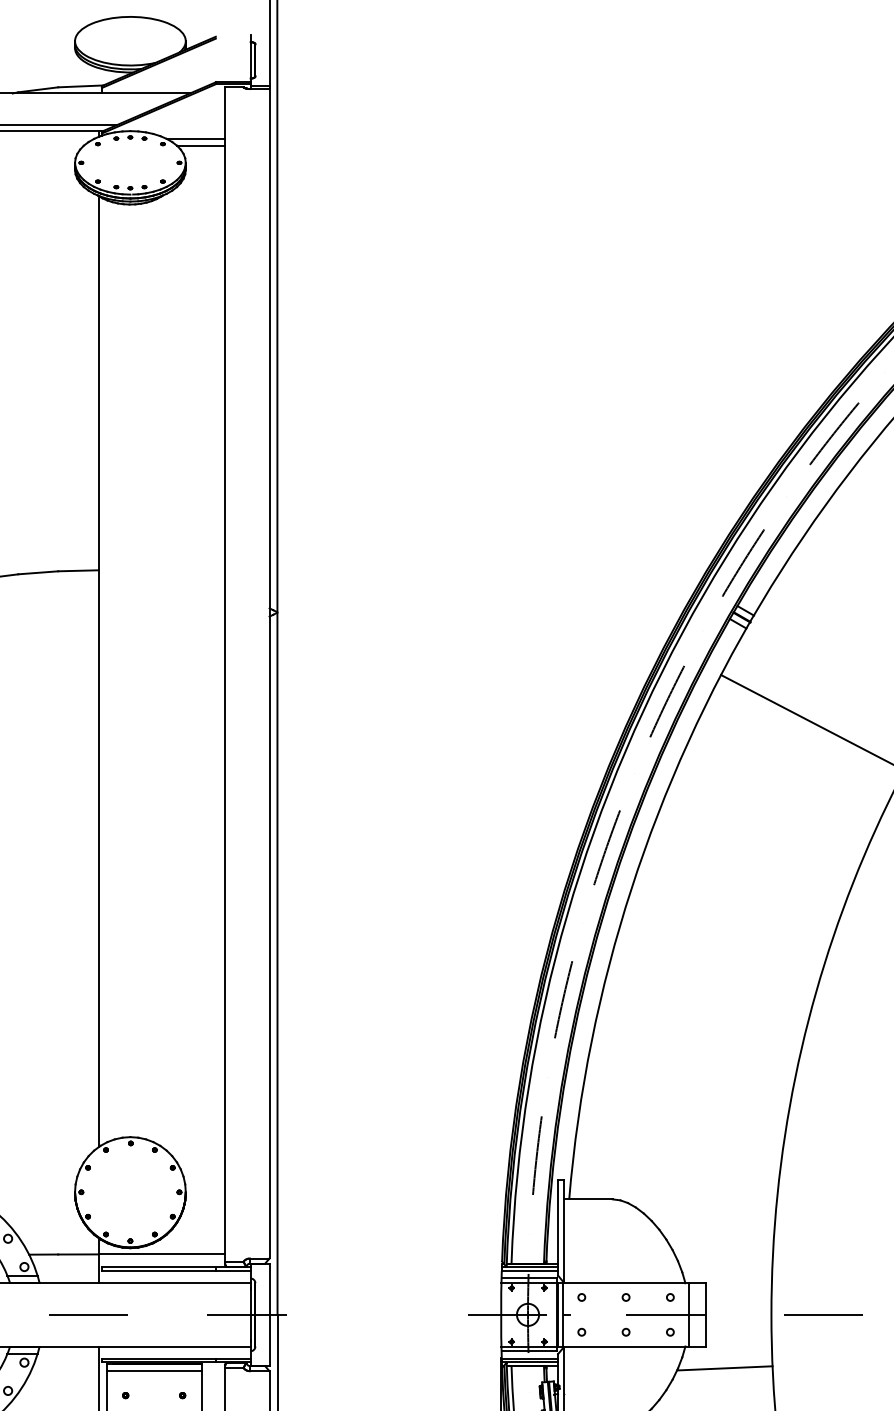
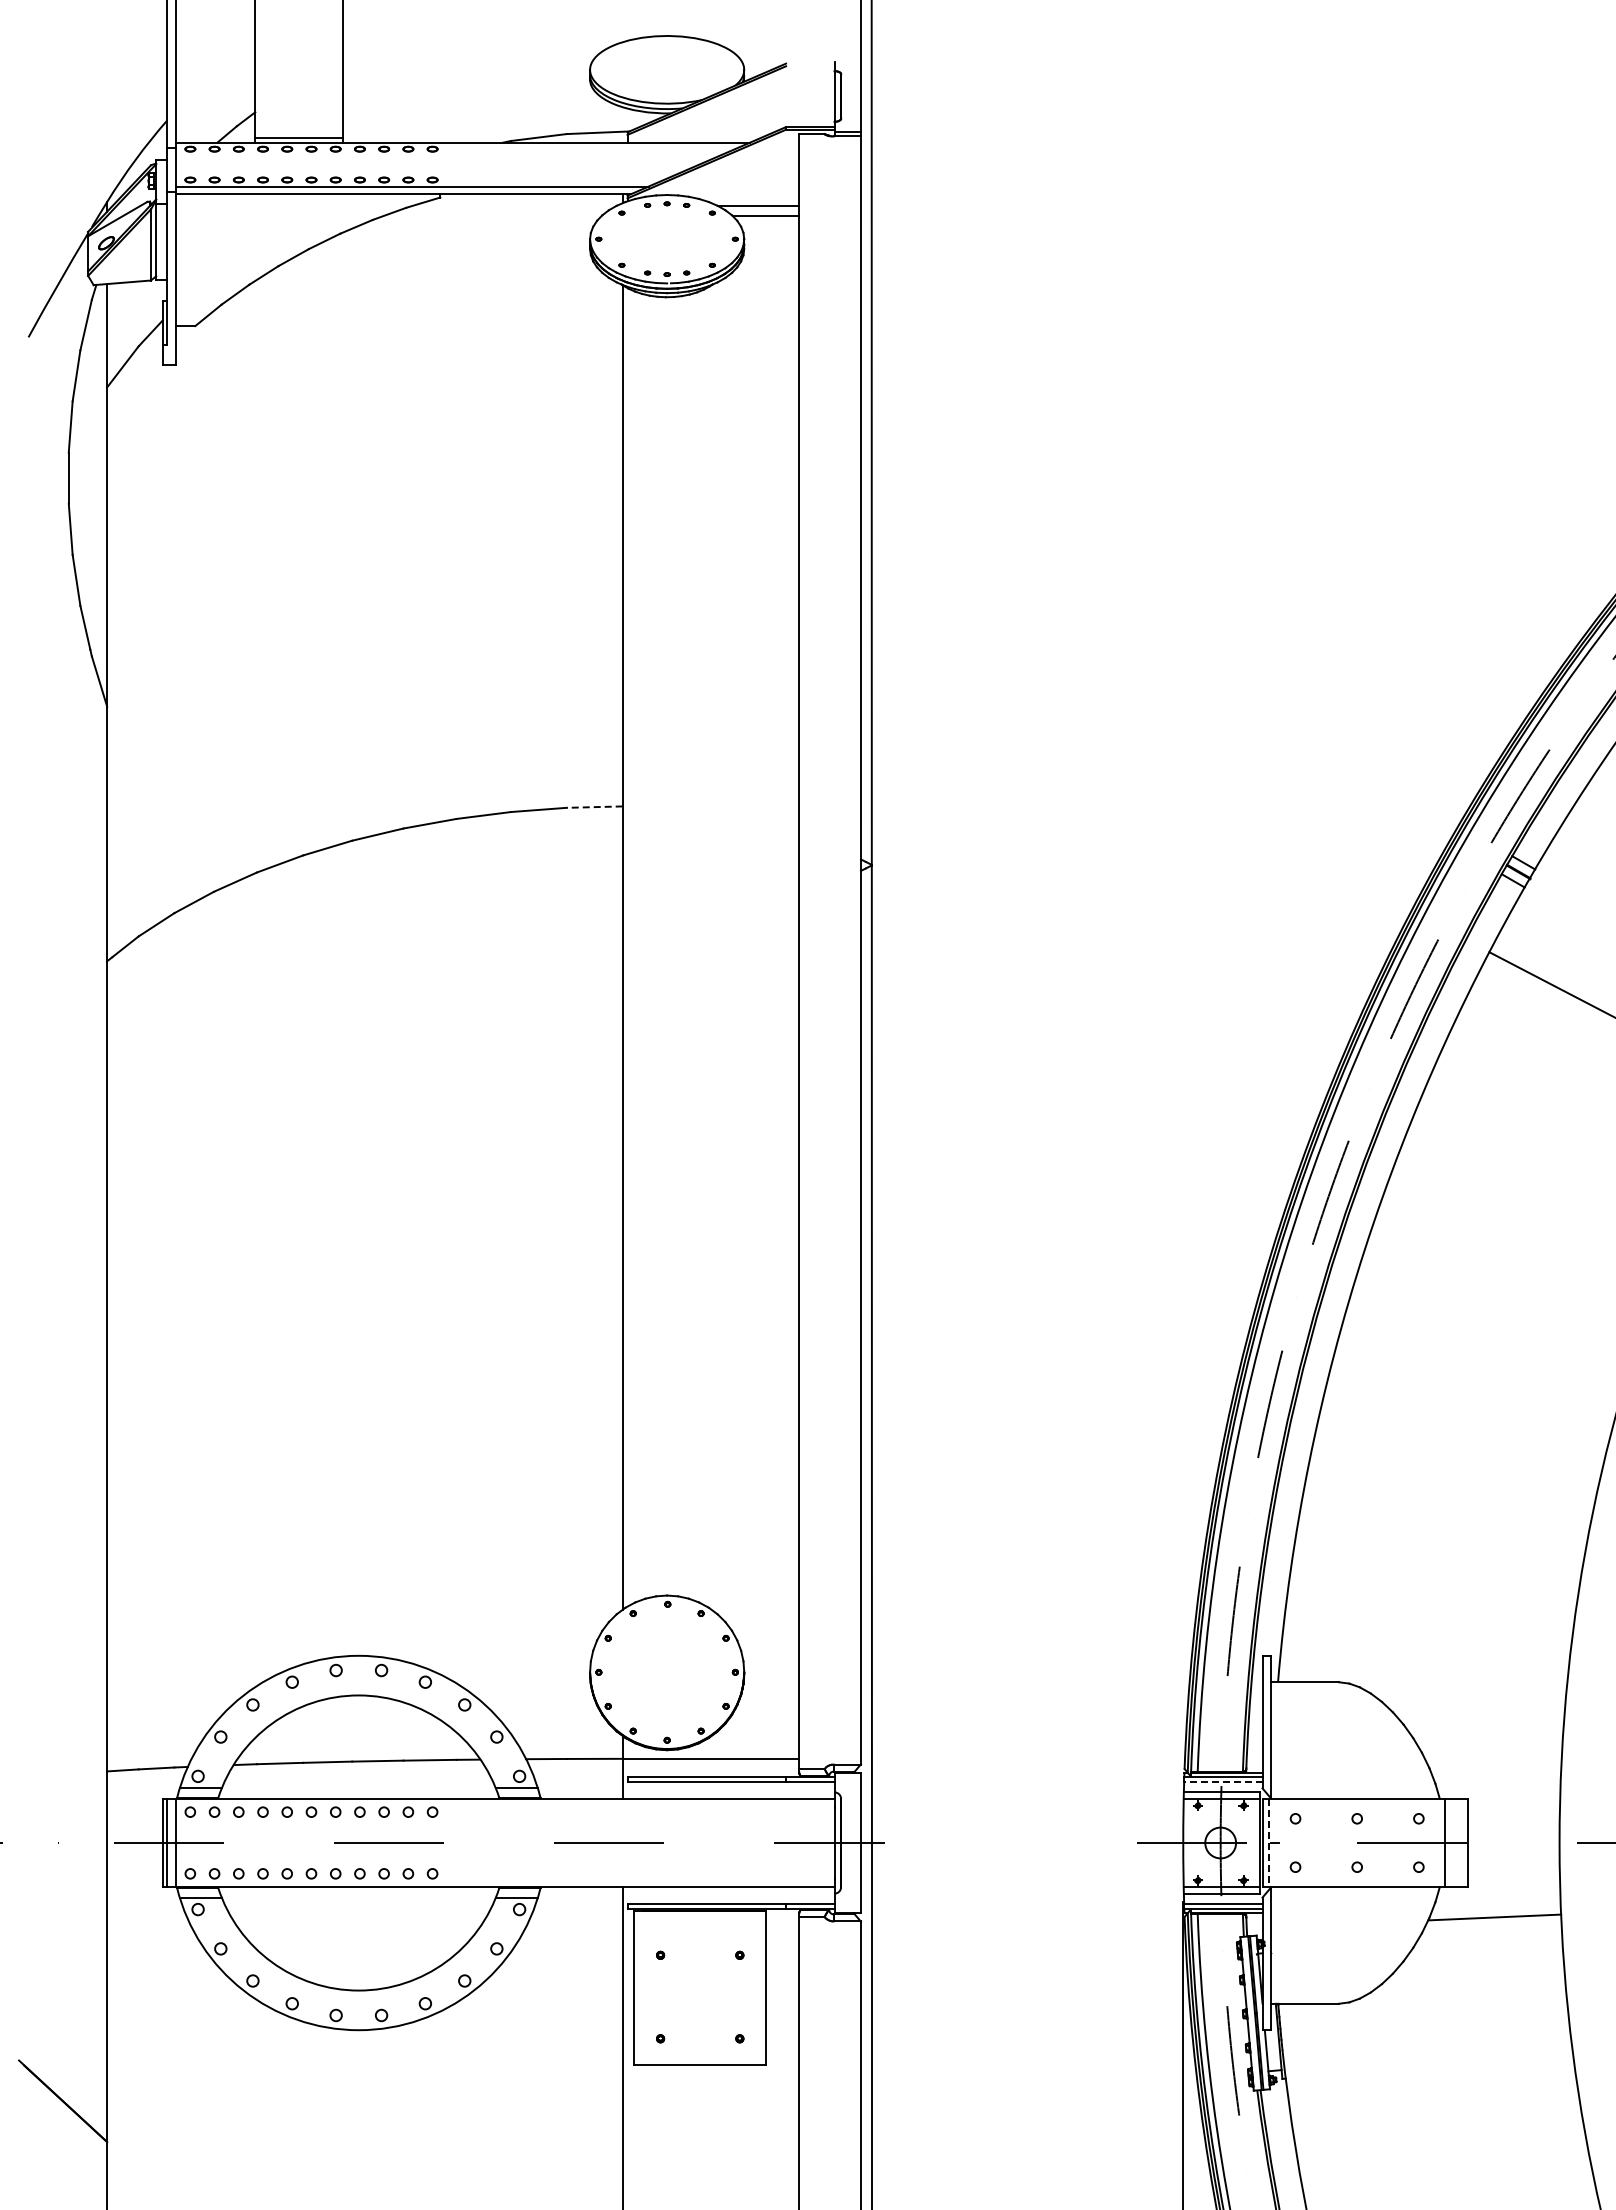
line: (78, 571) -> (594, 807), solid -> dashed
line: (529, 1271) -> (1222, 1782), solid -> dashed
line: (563, 1315) -> (1269, 1843), solid -> dashed
line: (154, 1370) -> (700, 1920), removed

